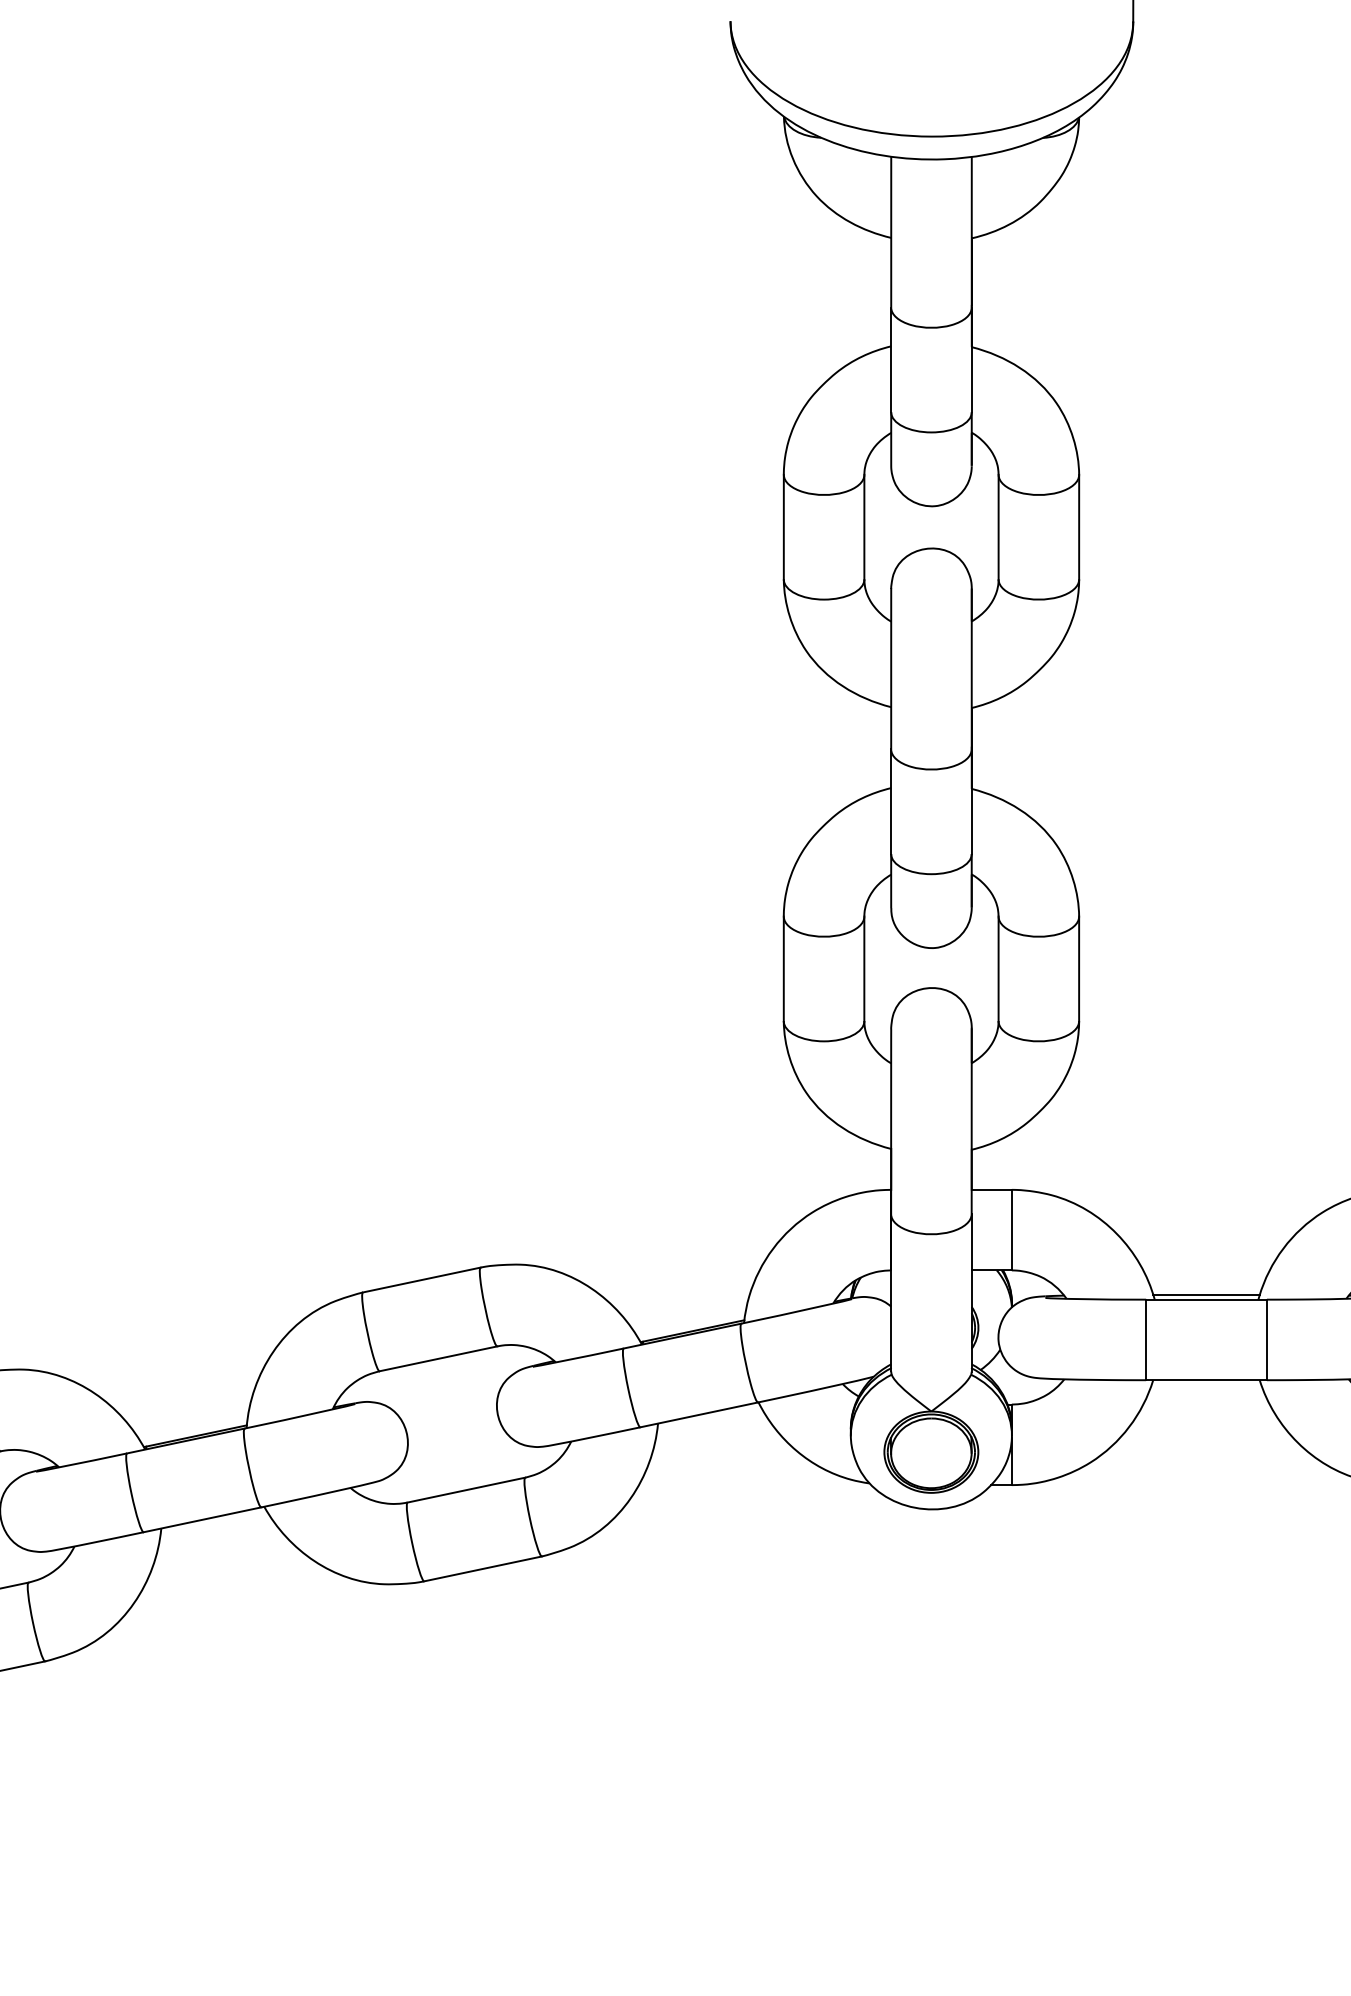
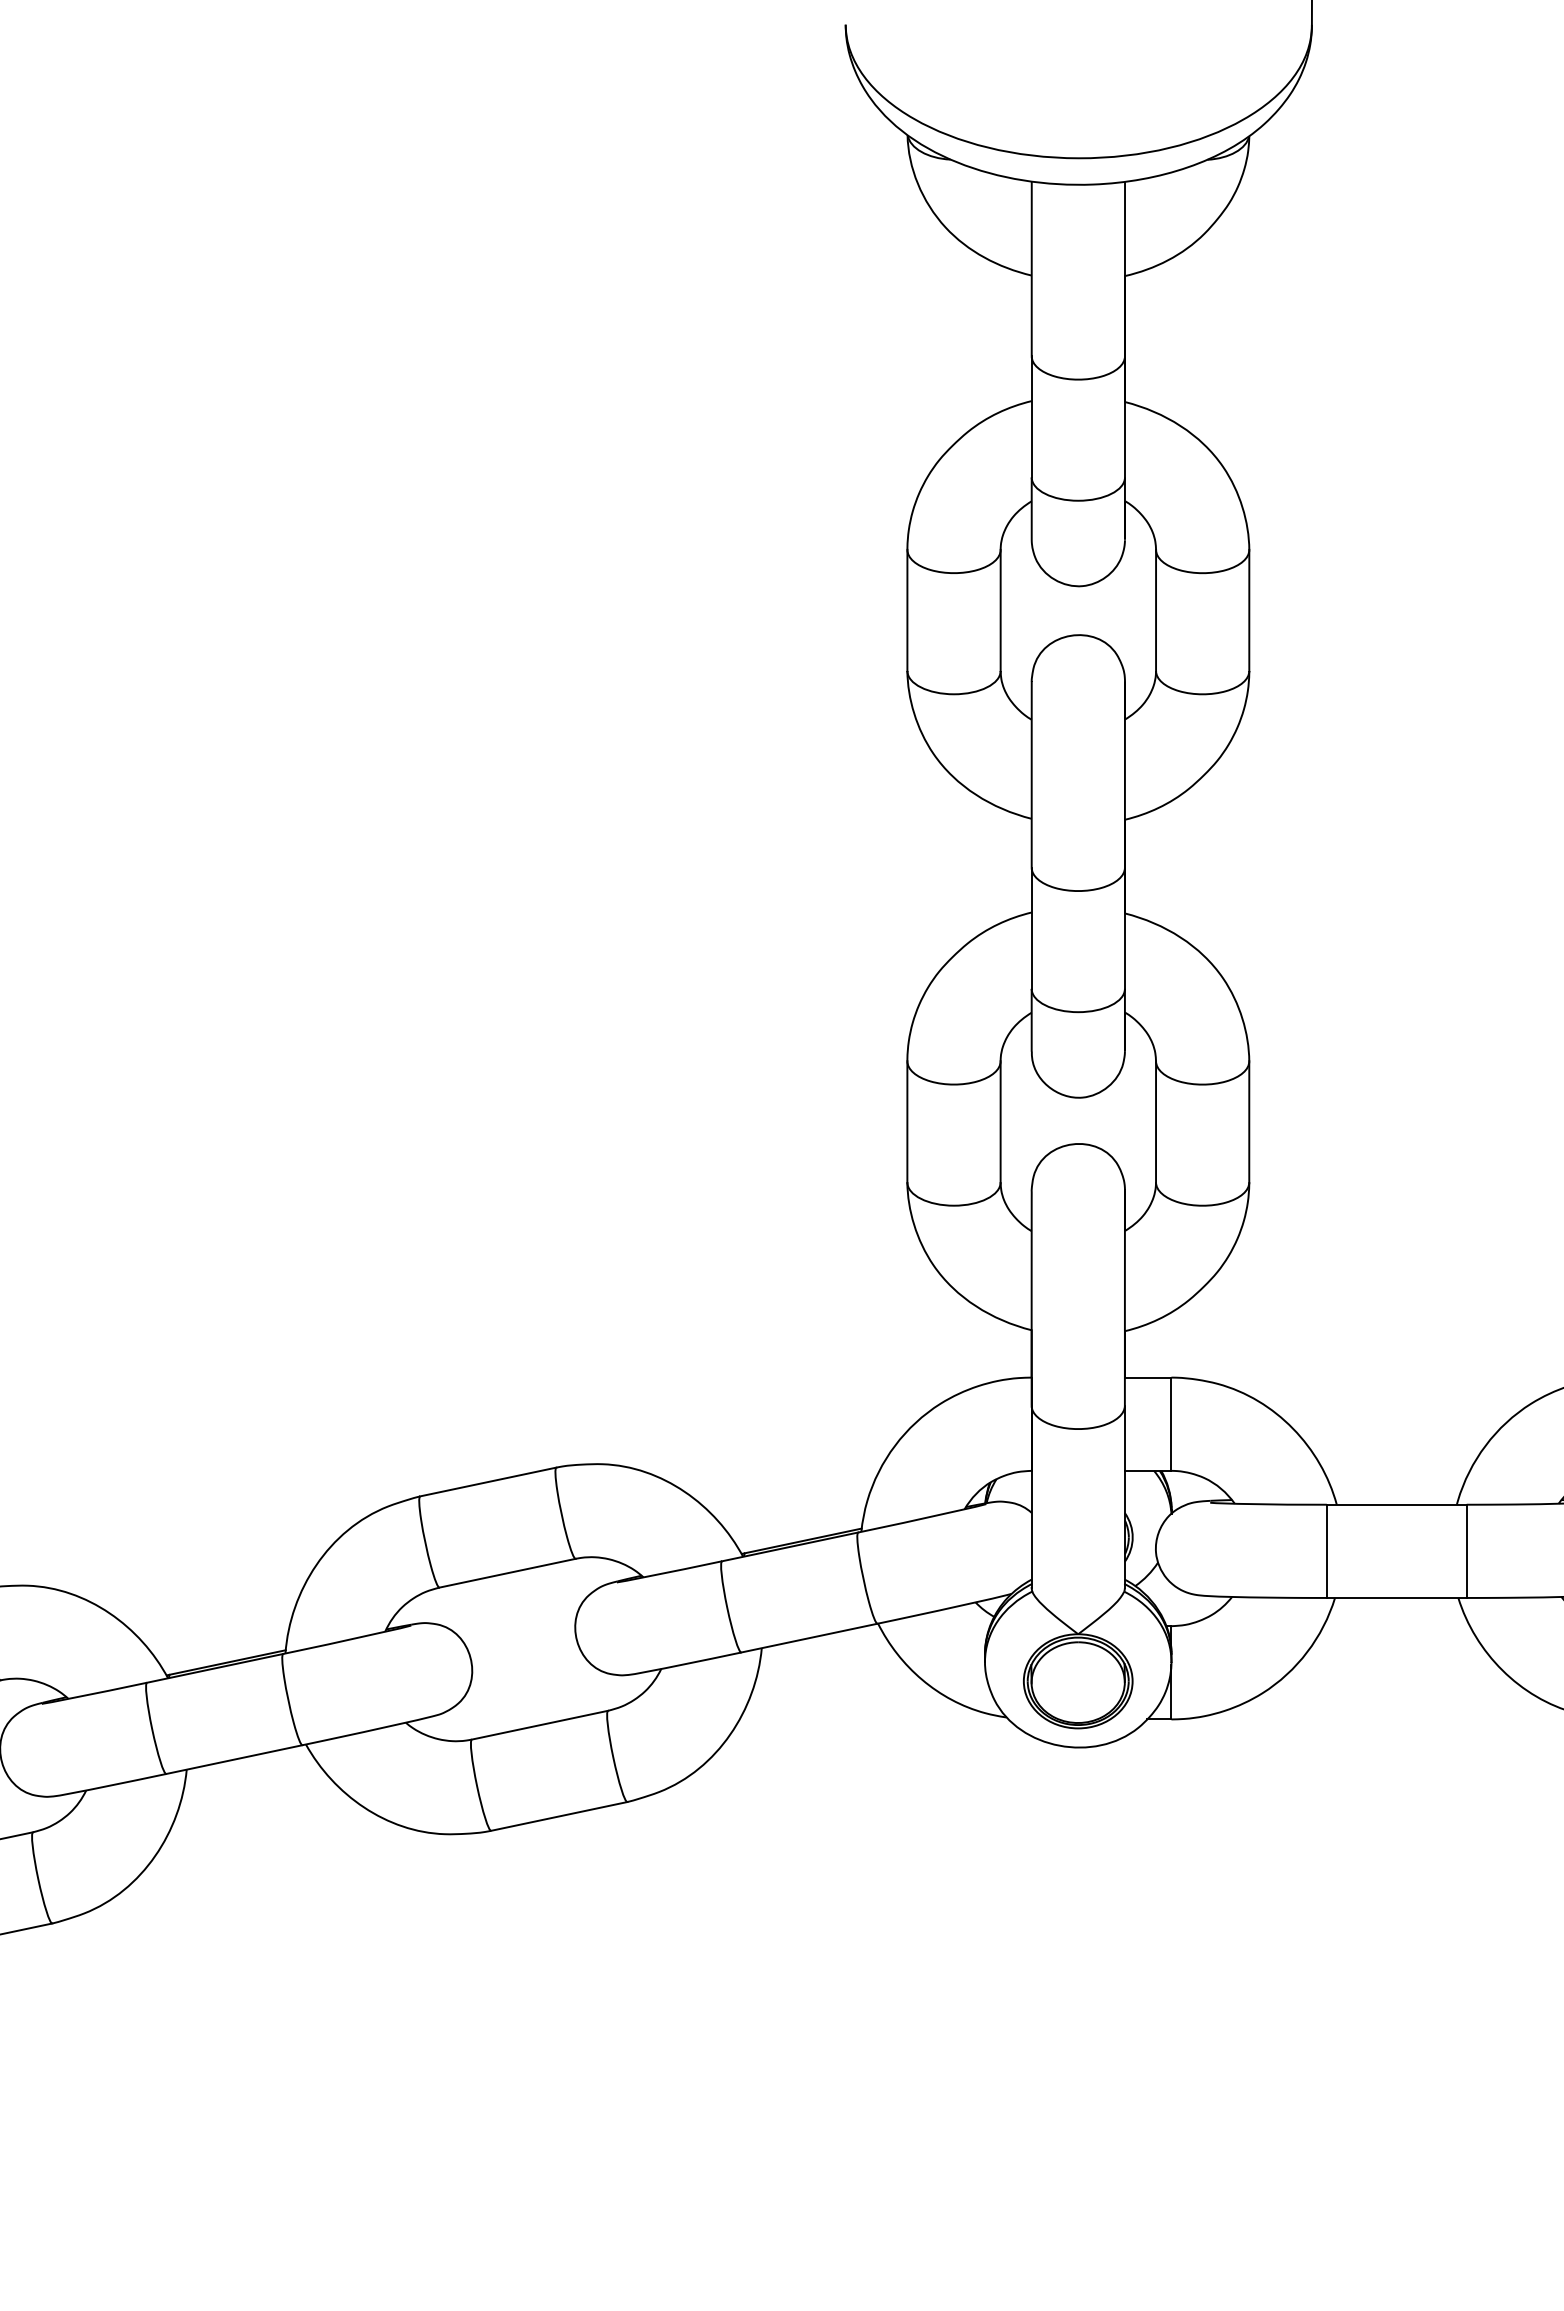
line: (1206, 1295) -> (1396, 1499), removed

